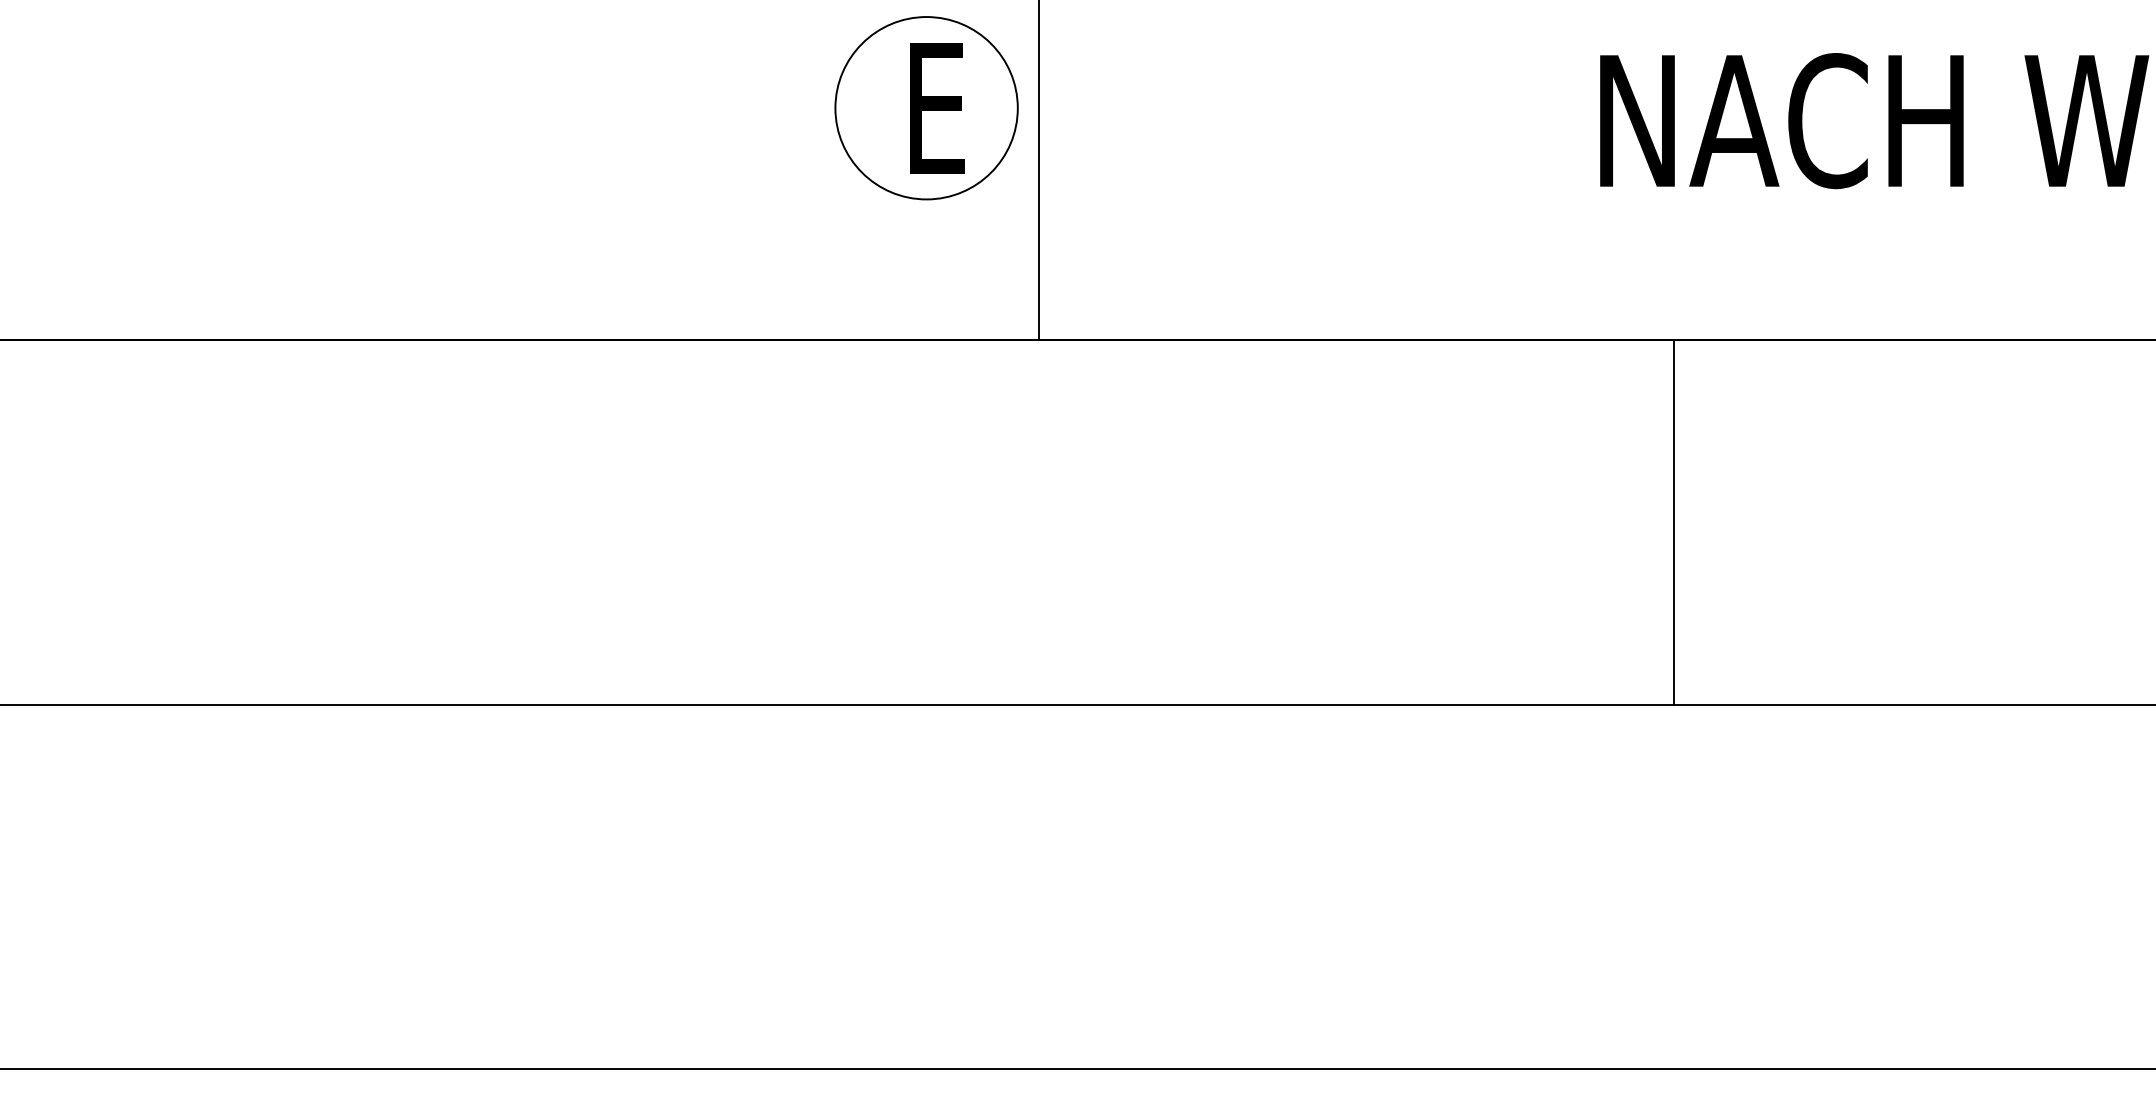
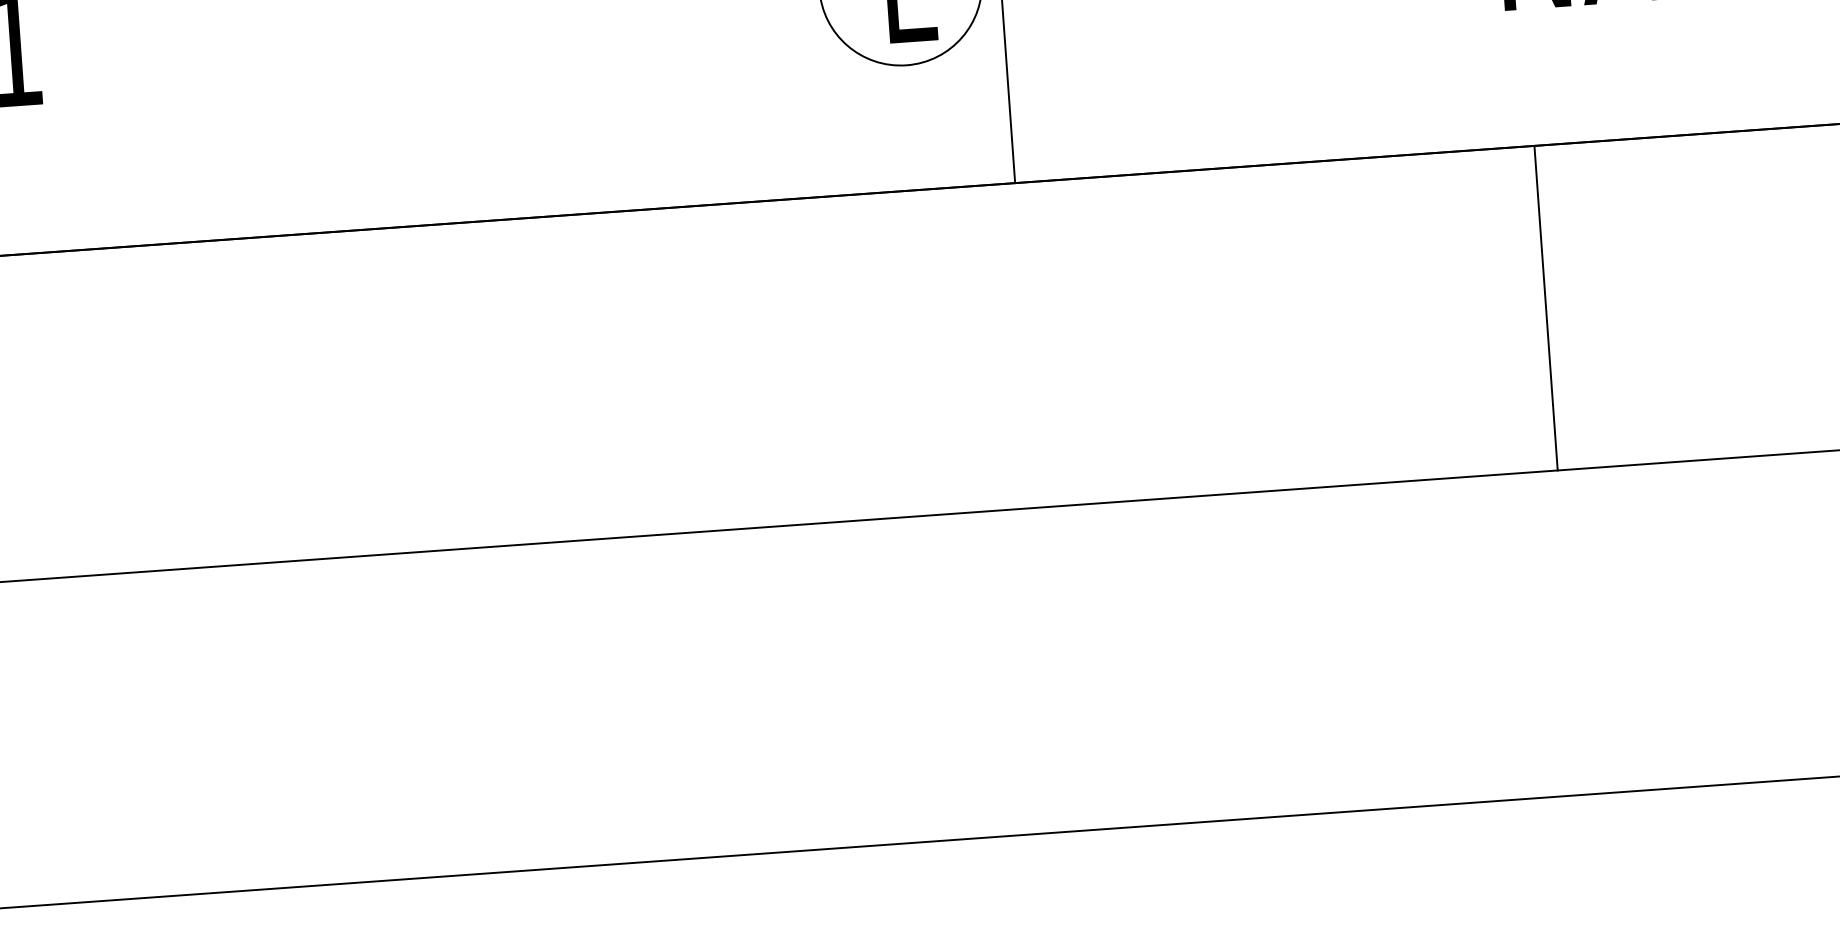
line: (1674, 521) -> (1546, 307), moved

